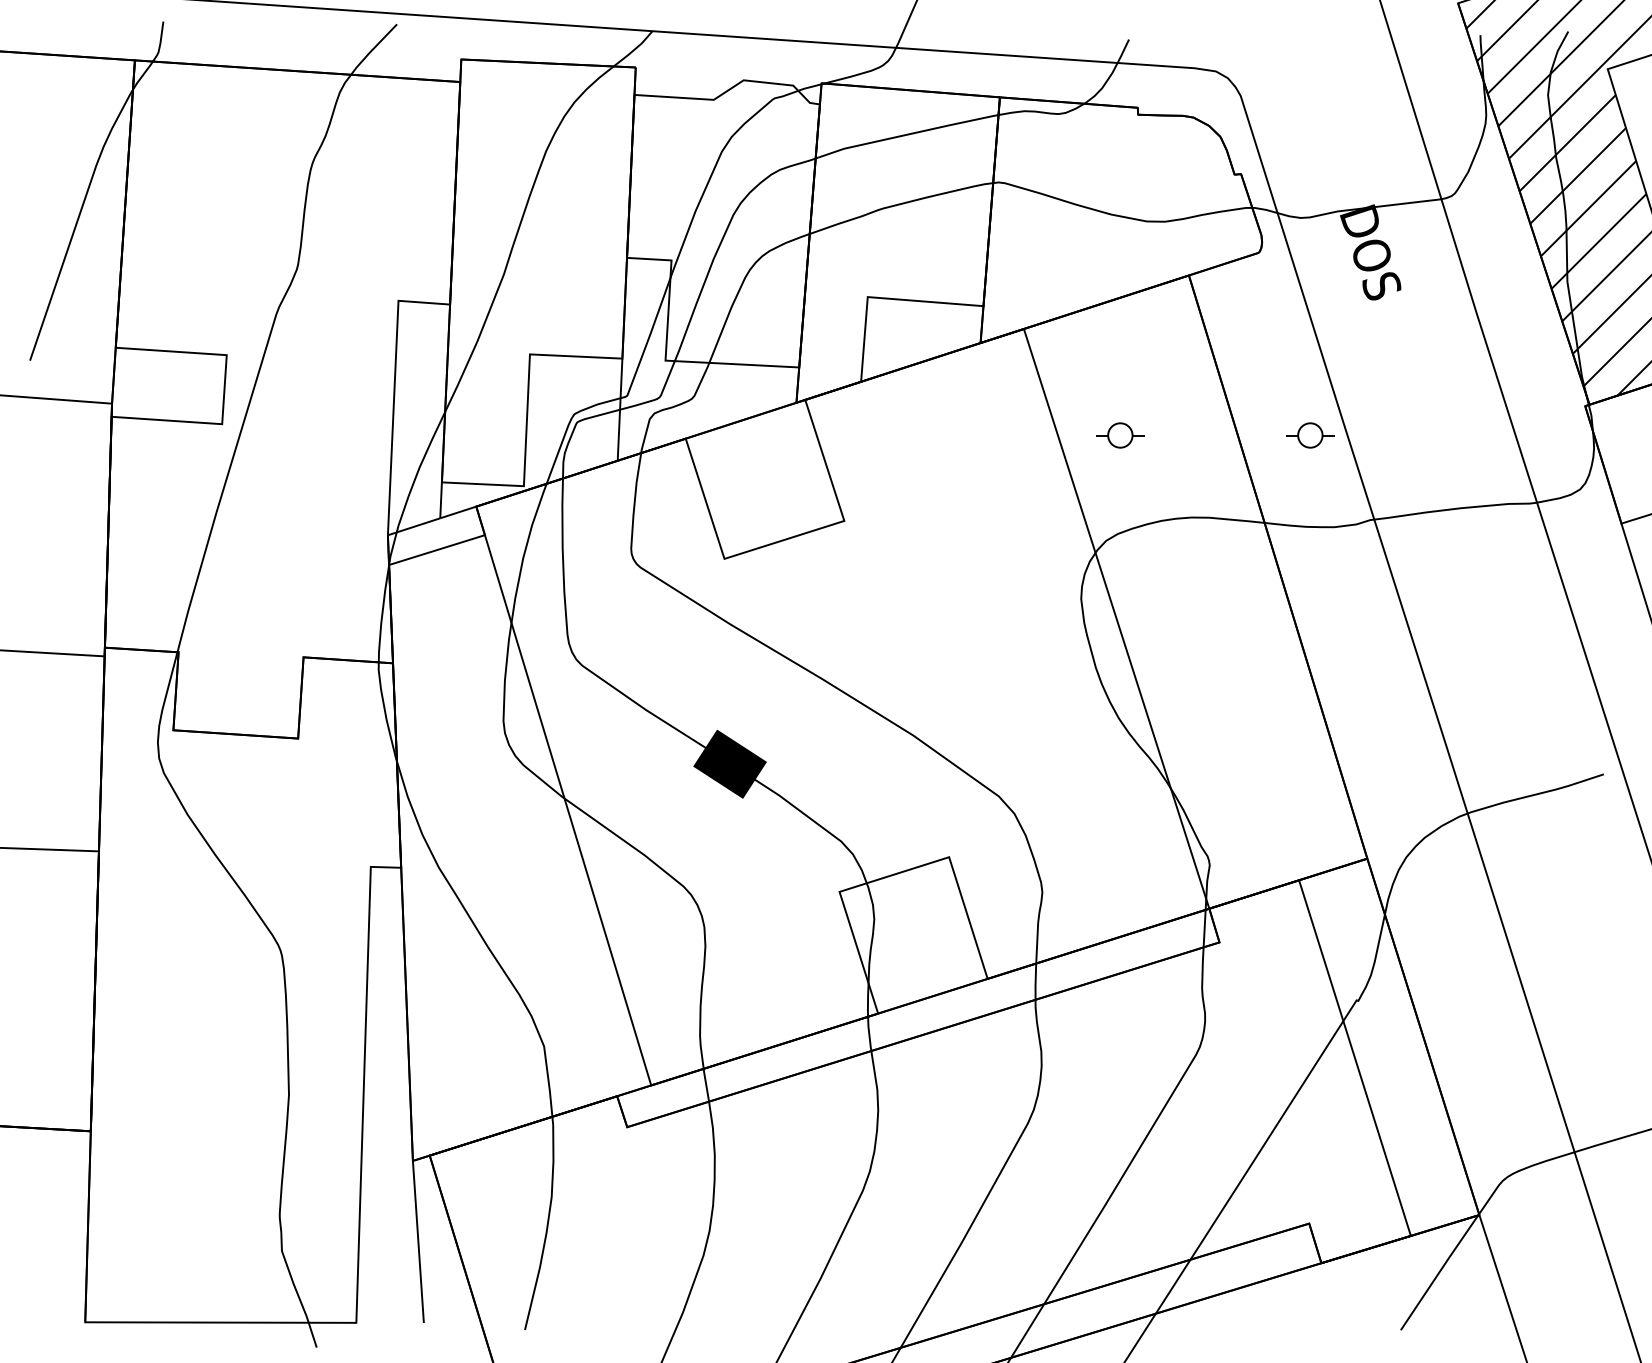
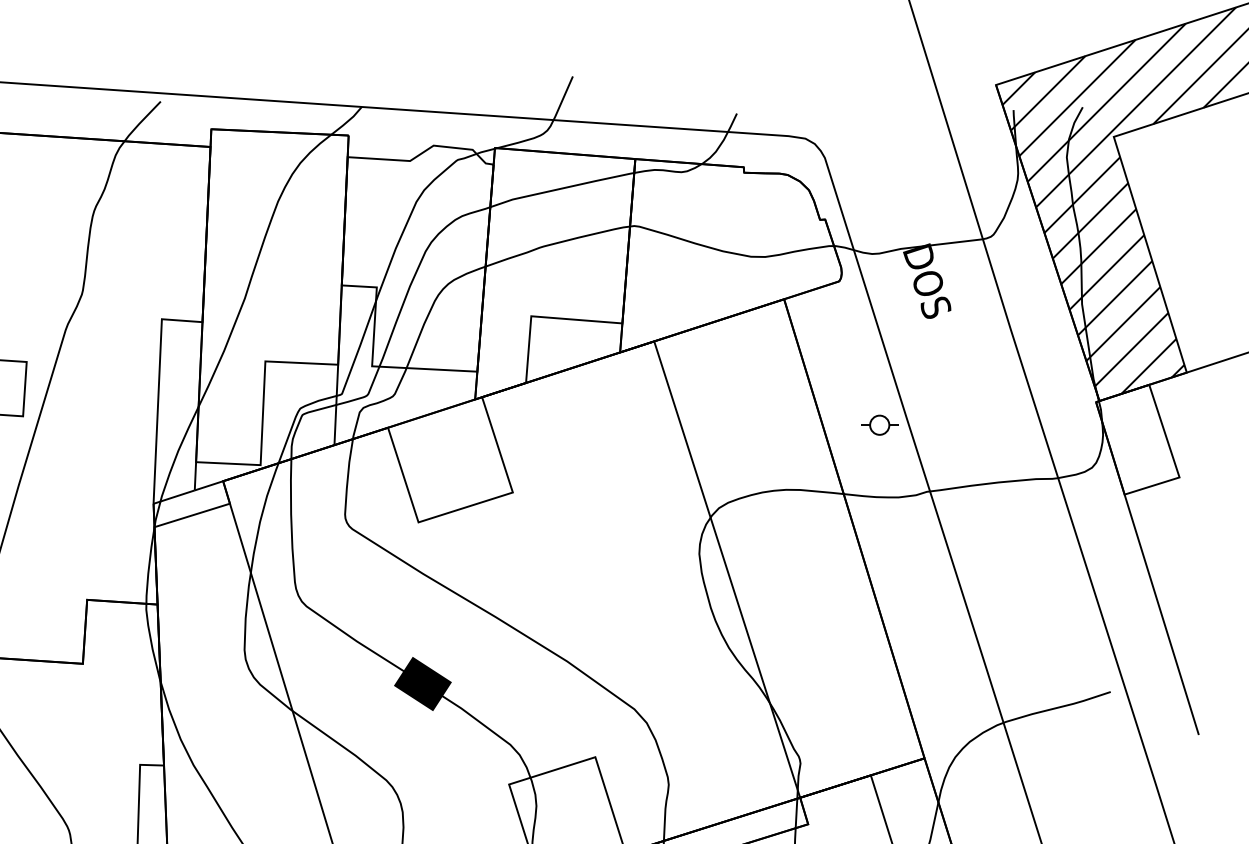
part: (1120, 435) -> (730, 425), removed

